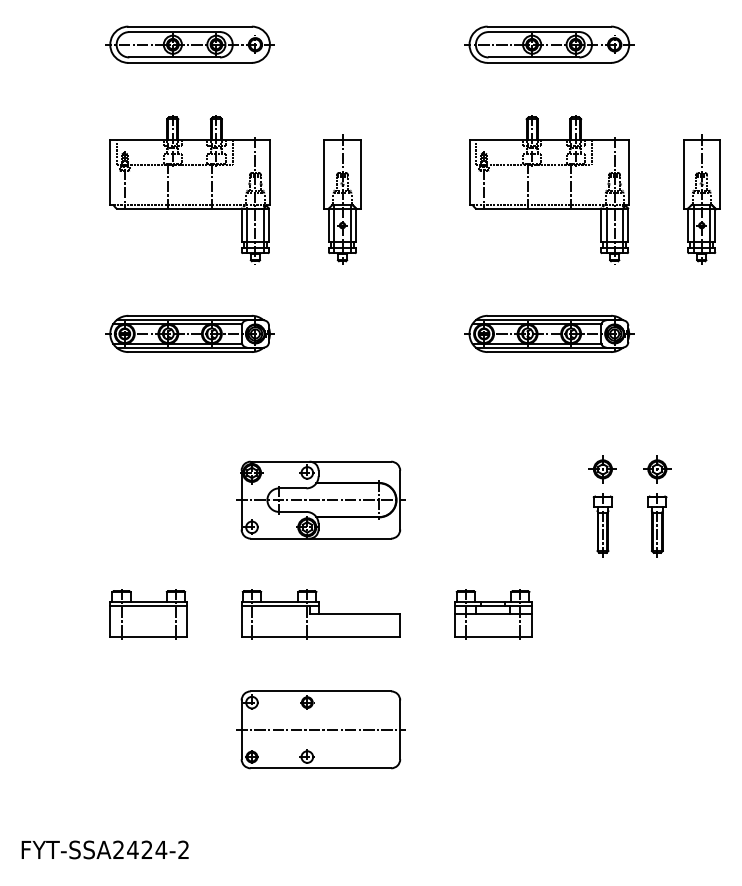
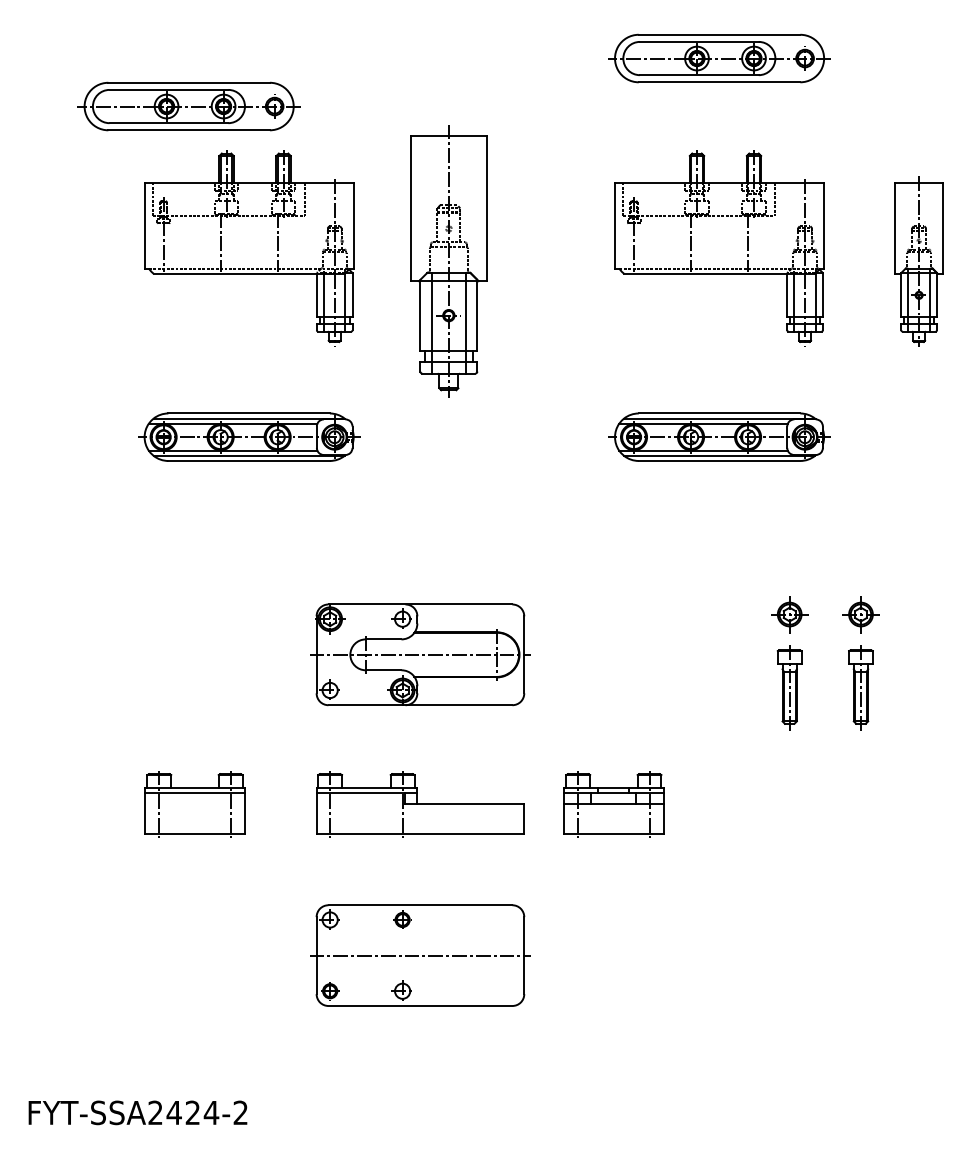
part: (189, 44) -> (188, 106), moved
part: (342, 199) -> (448, 261), size x1.6
part: (492, 614) -> (613, 804), moved

